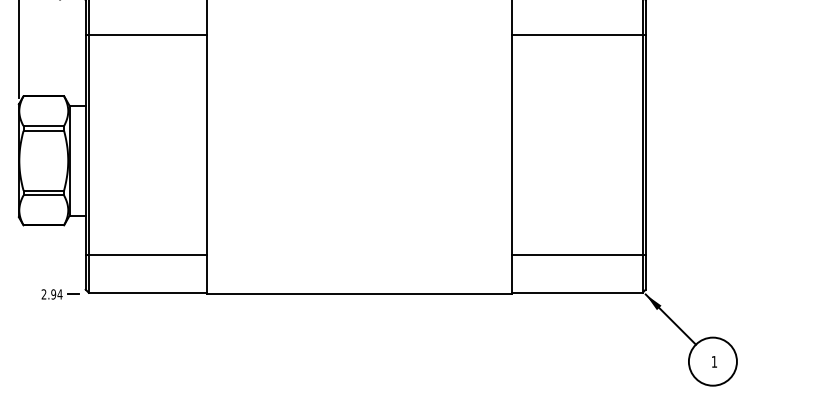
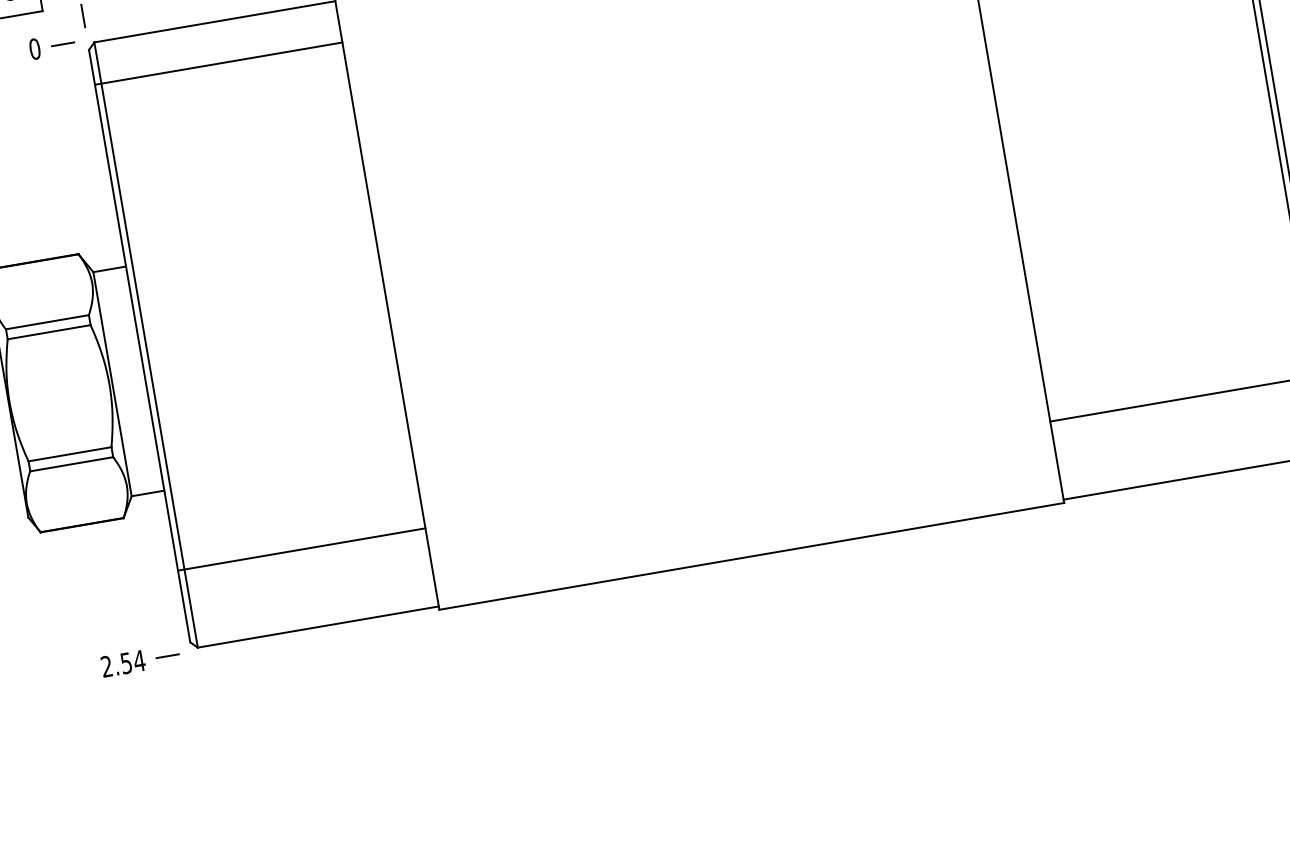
line: (145, 35) -> (217, 64), moved
text: (53, 294) -> (126, 663), 2.94 -> 2.54

